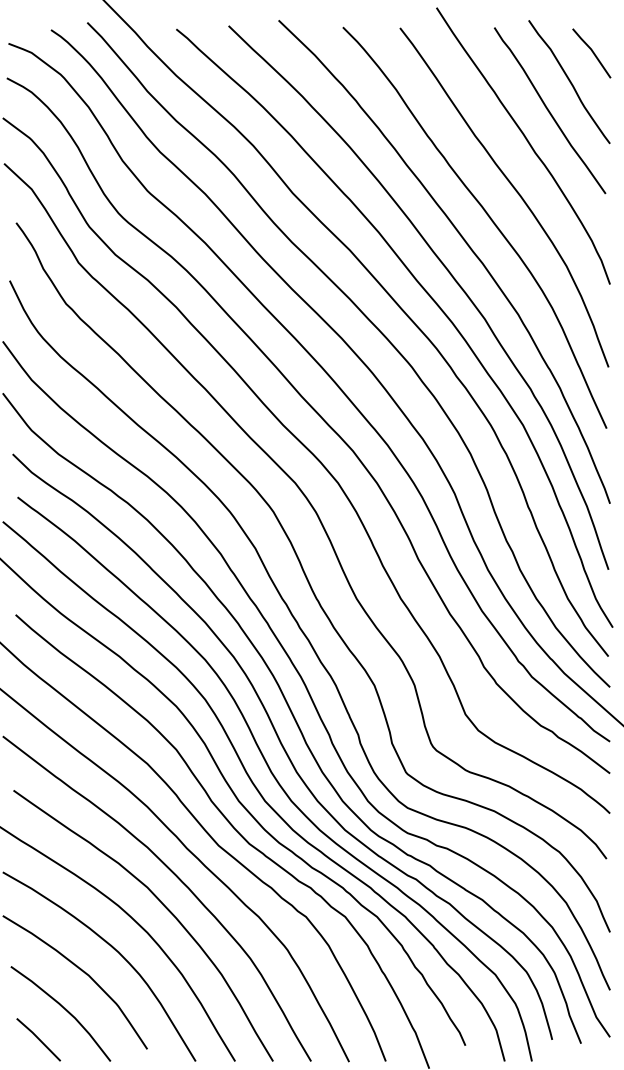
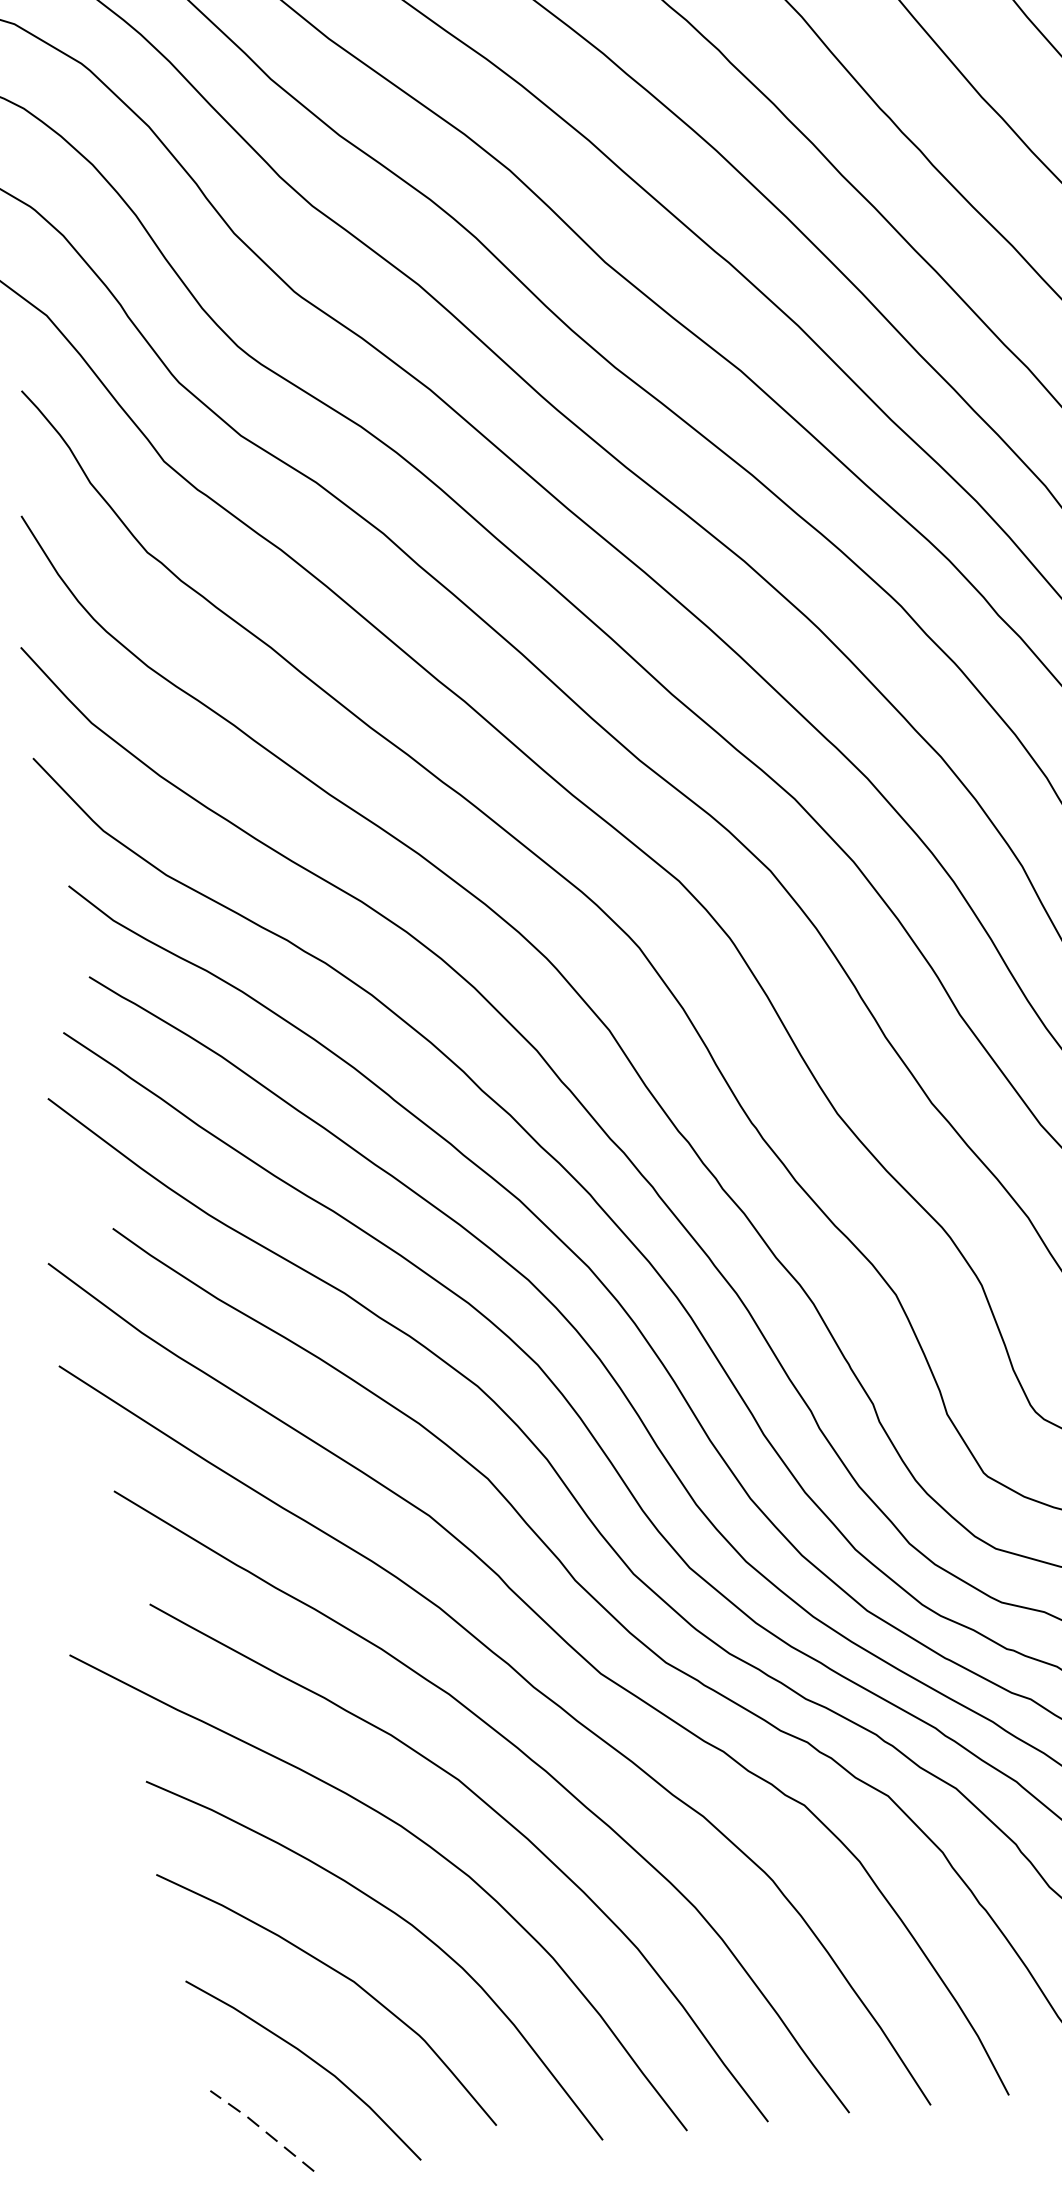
line: (38, 1038) -> (261, 2128), solid -> dashed

